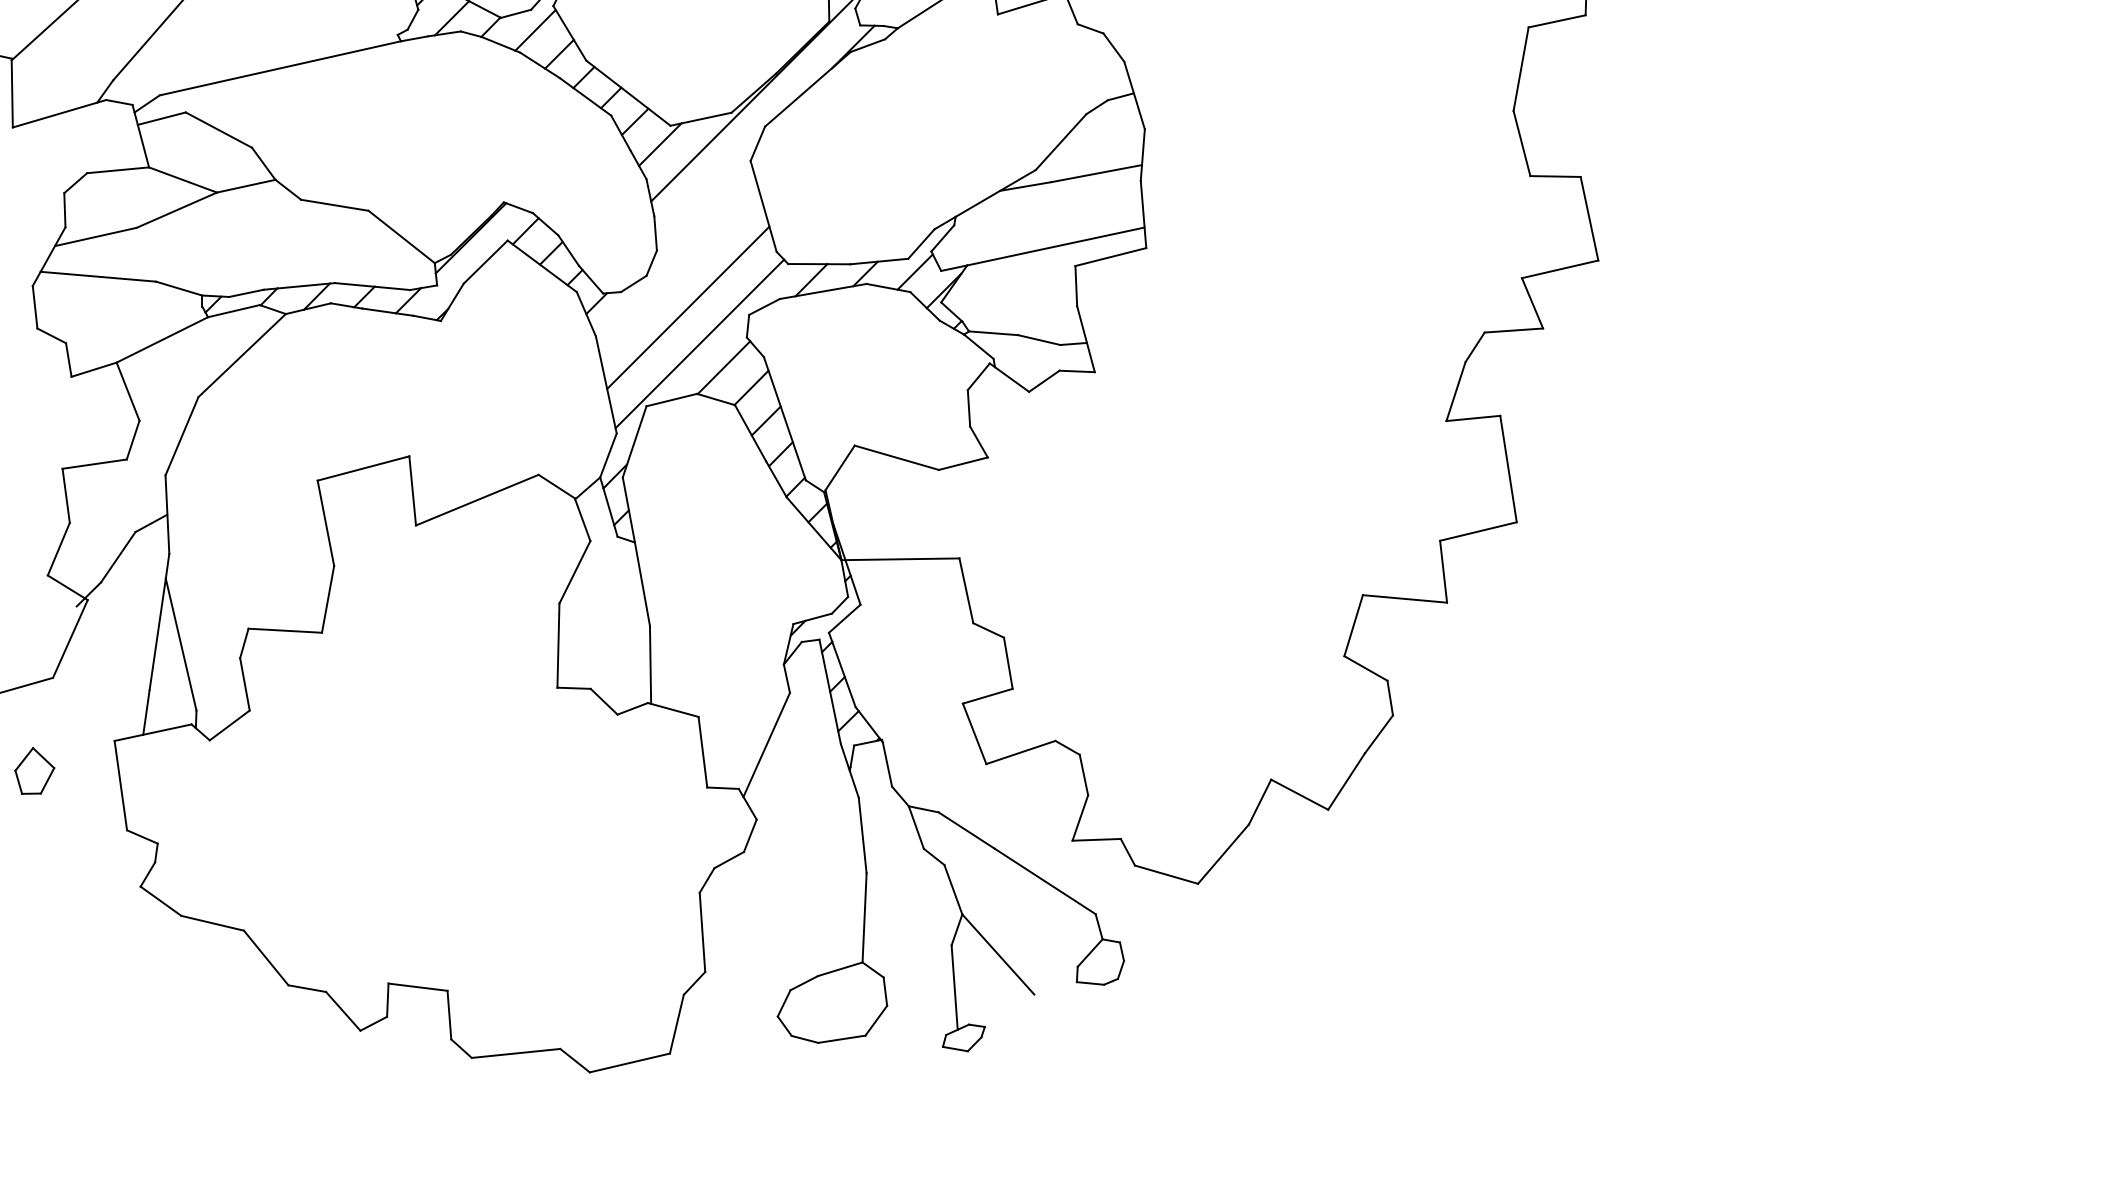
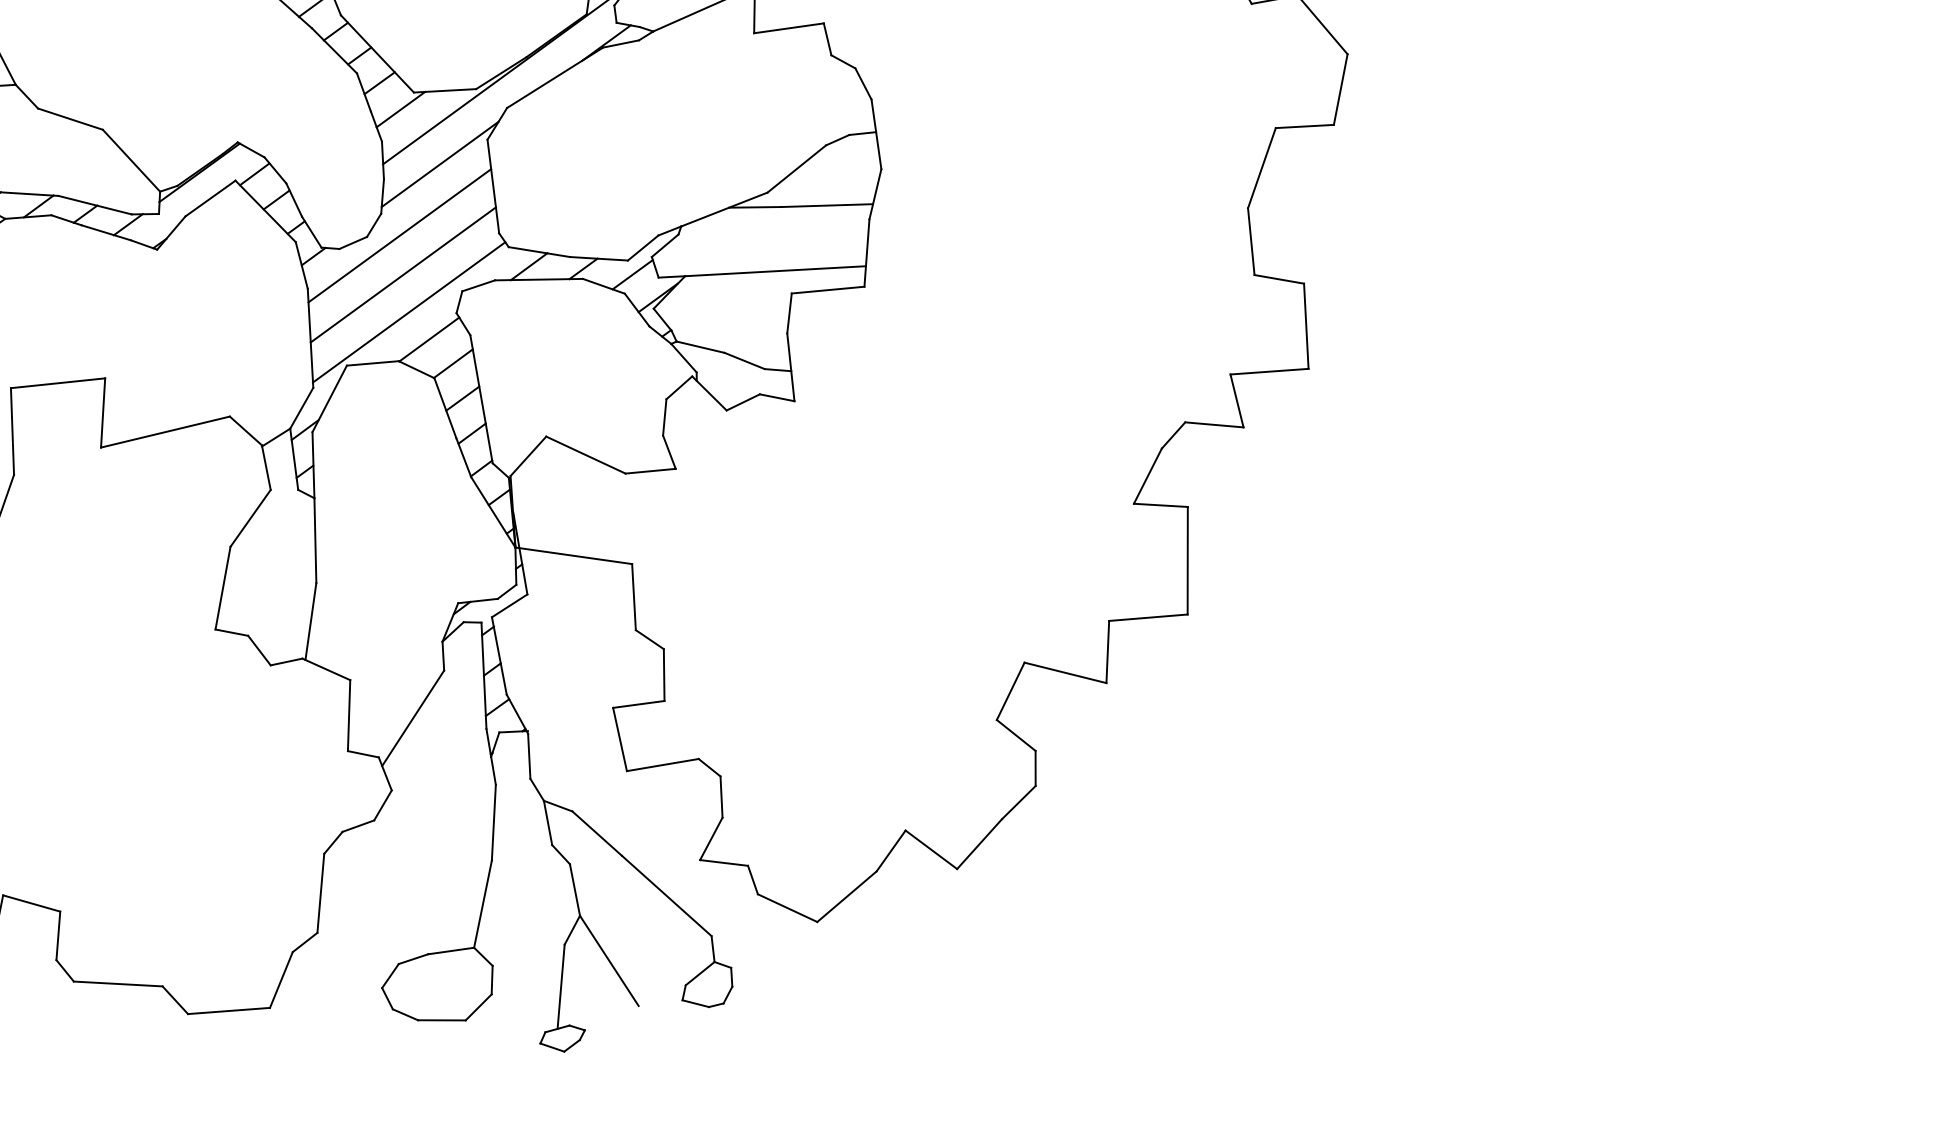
line: (707, 192) -> (440, 164), added
line: (678, 269) -> (399, 235), added

